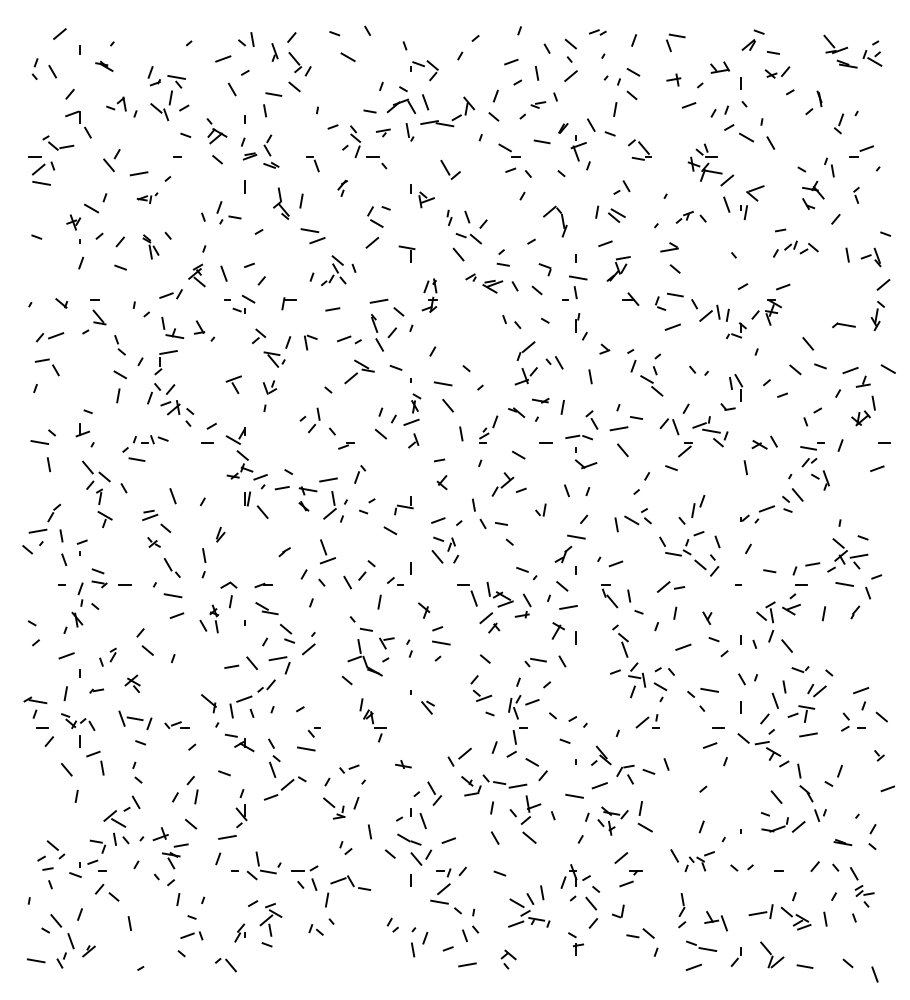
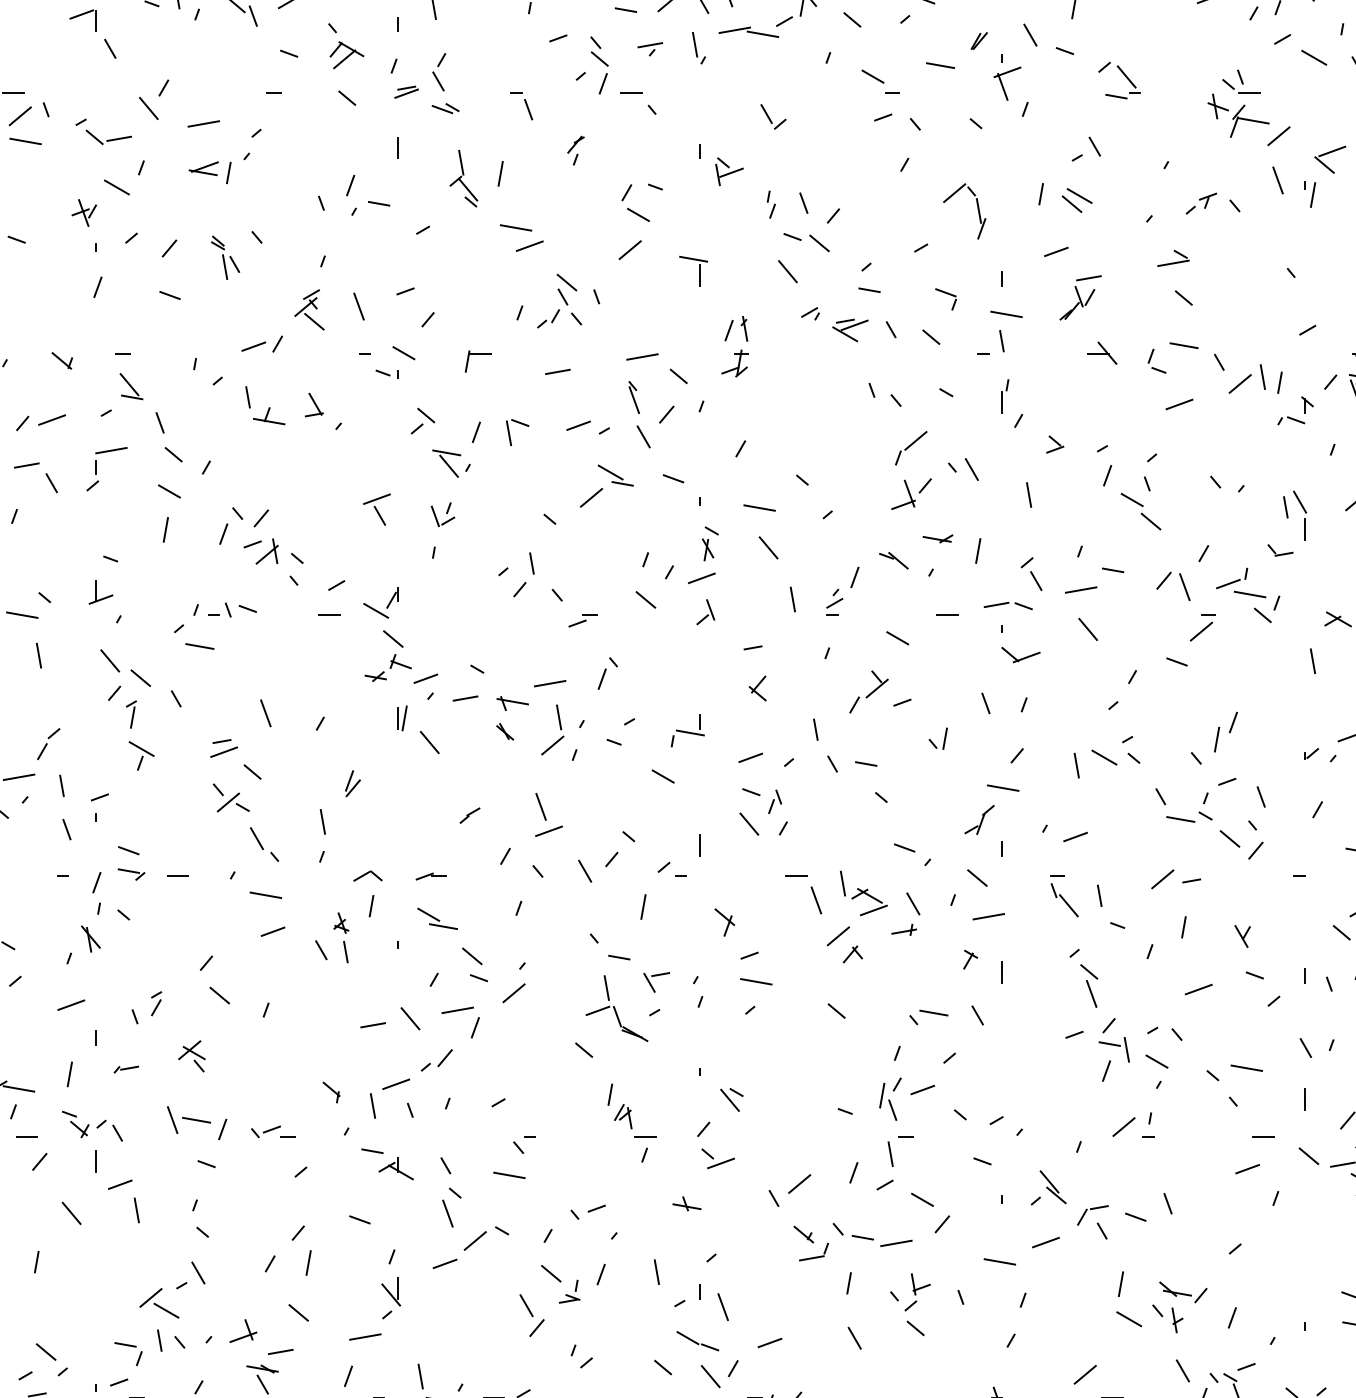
part: (58, 142) -> (103, 130), moved
part: (450, 169) -> (773, 116), size x0.71
part: (147, 198) -> (219, 169), size x1.67
part: (119, 345) -> (167, 437), size x1.43
part: (165, 362) -> (105, 468), moved
part: (153, 542) -> (230, 797), size x1.67
part: (558, 630) -> (970, 958), size x0.62
part: (481, 688) -> (716, 1145), moved
part: (208, 703) -> (330, 1092), size x0.62
part: (434, 793) -> (531, 1315), moved
line: (76, 796) -> (36, 1262), moved
part: (525, 819) -> (910, 1304), size x0.71
part: (612, 820) -> (1178, 1306), moved
line: (369, 831) -> (656, 1271), moved

